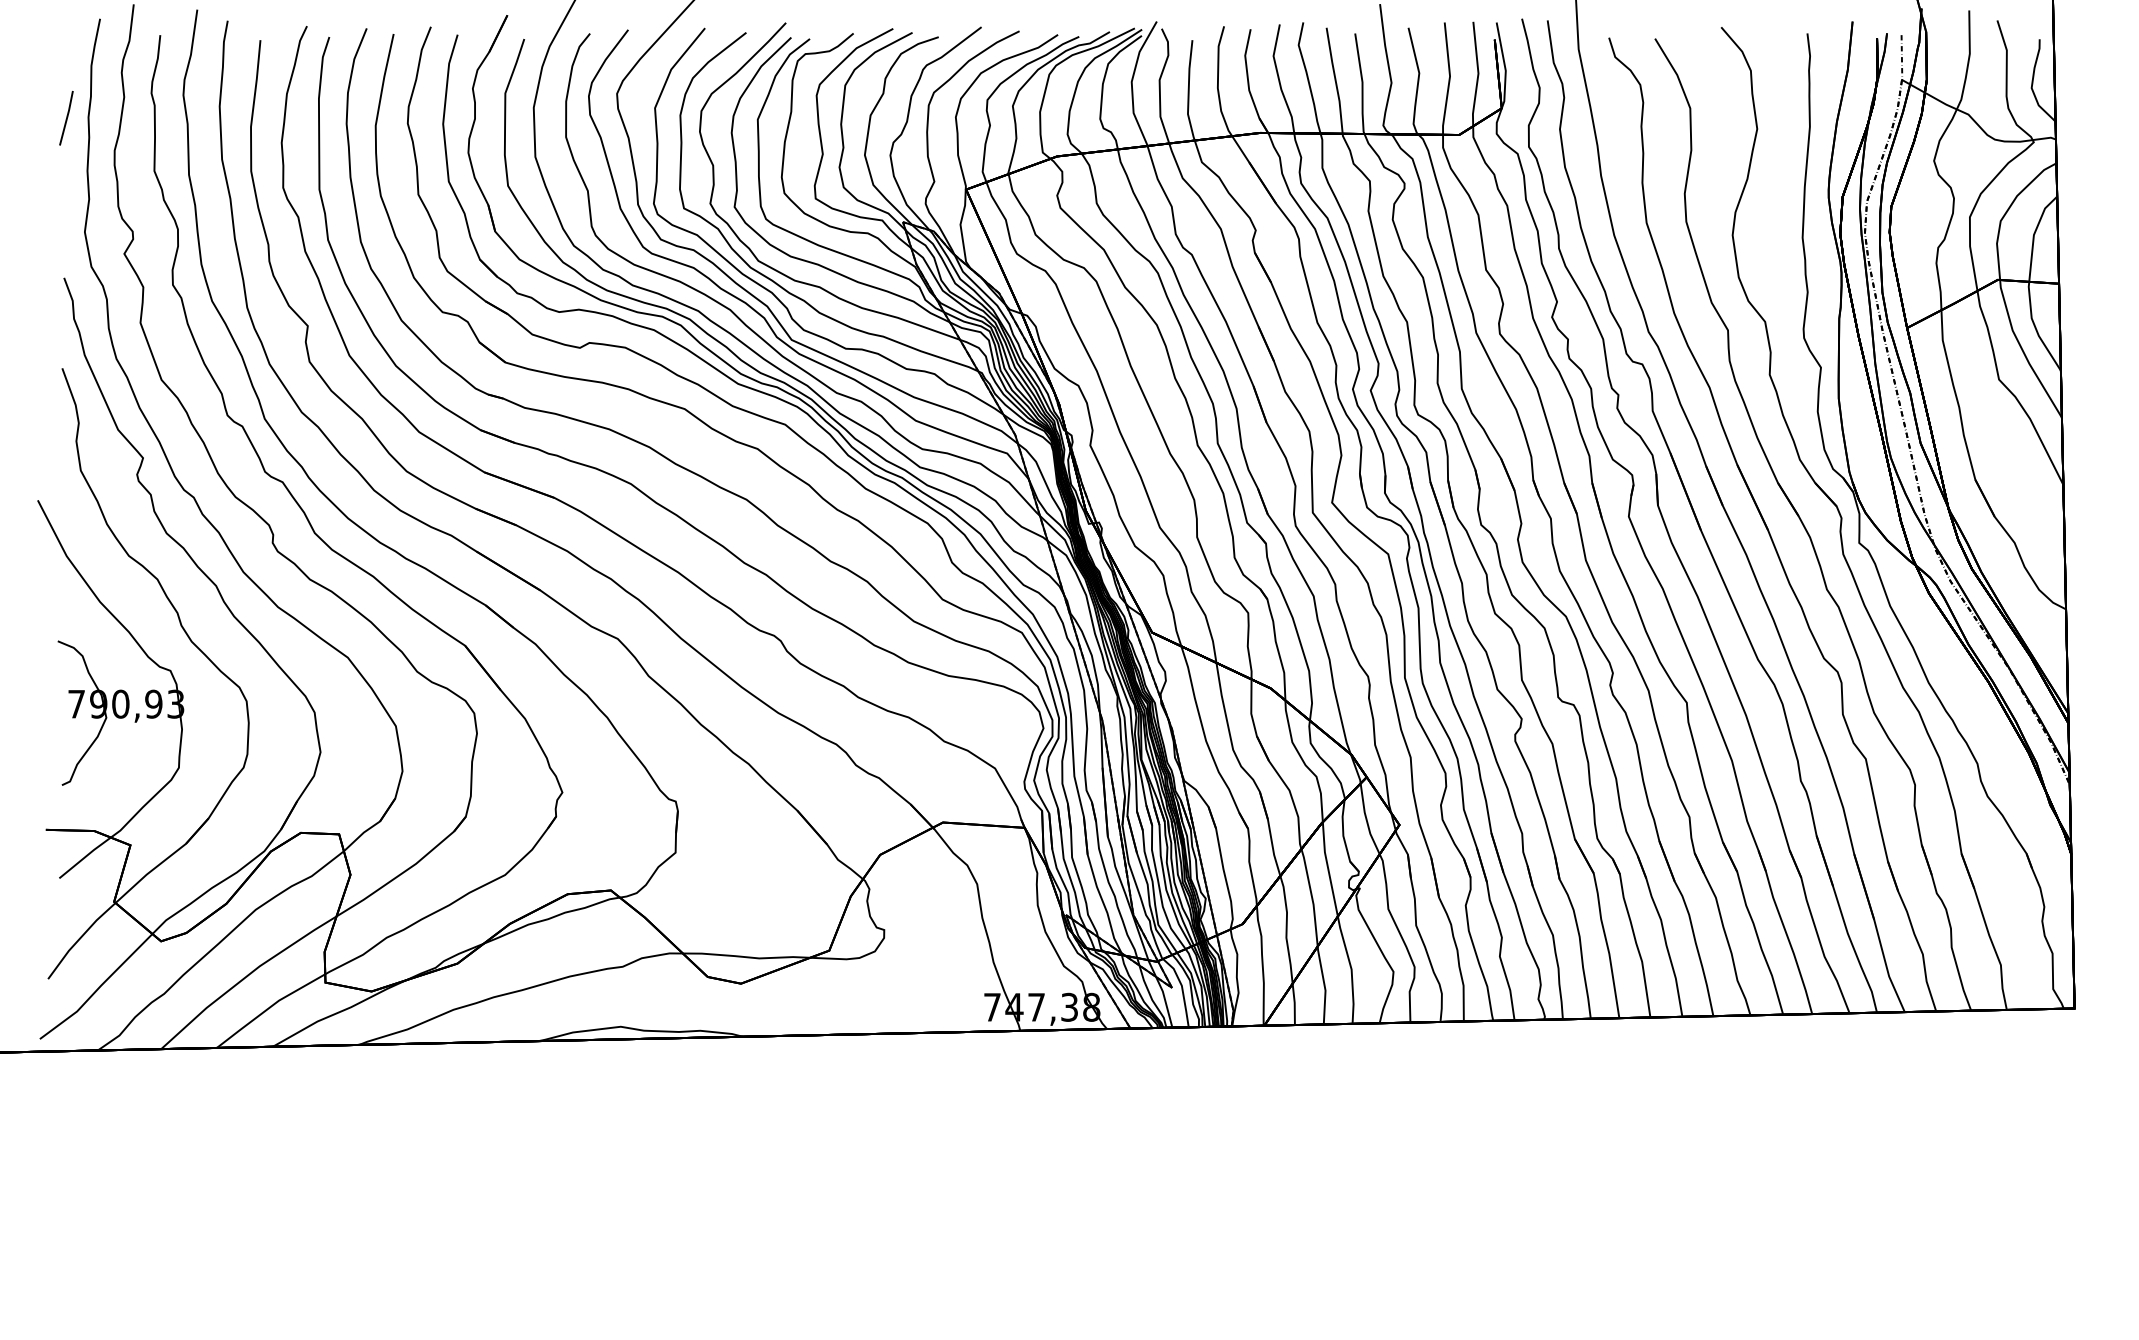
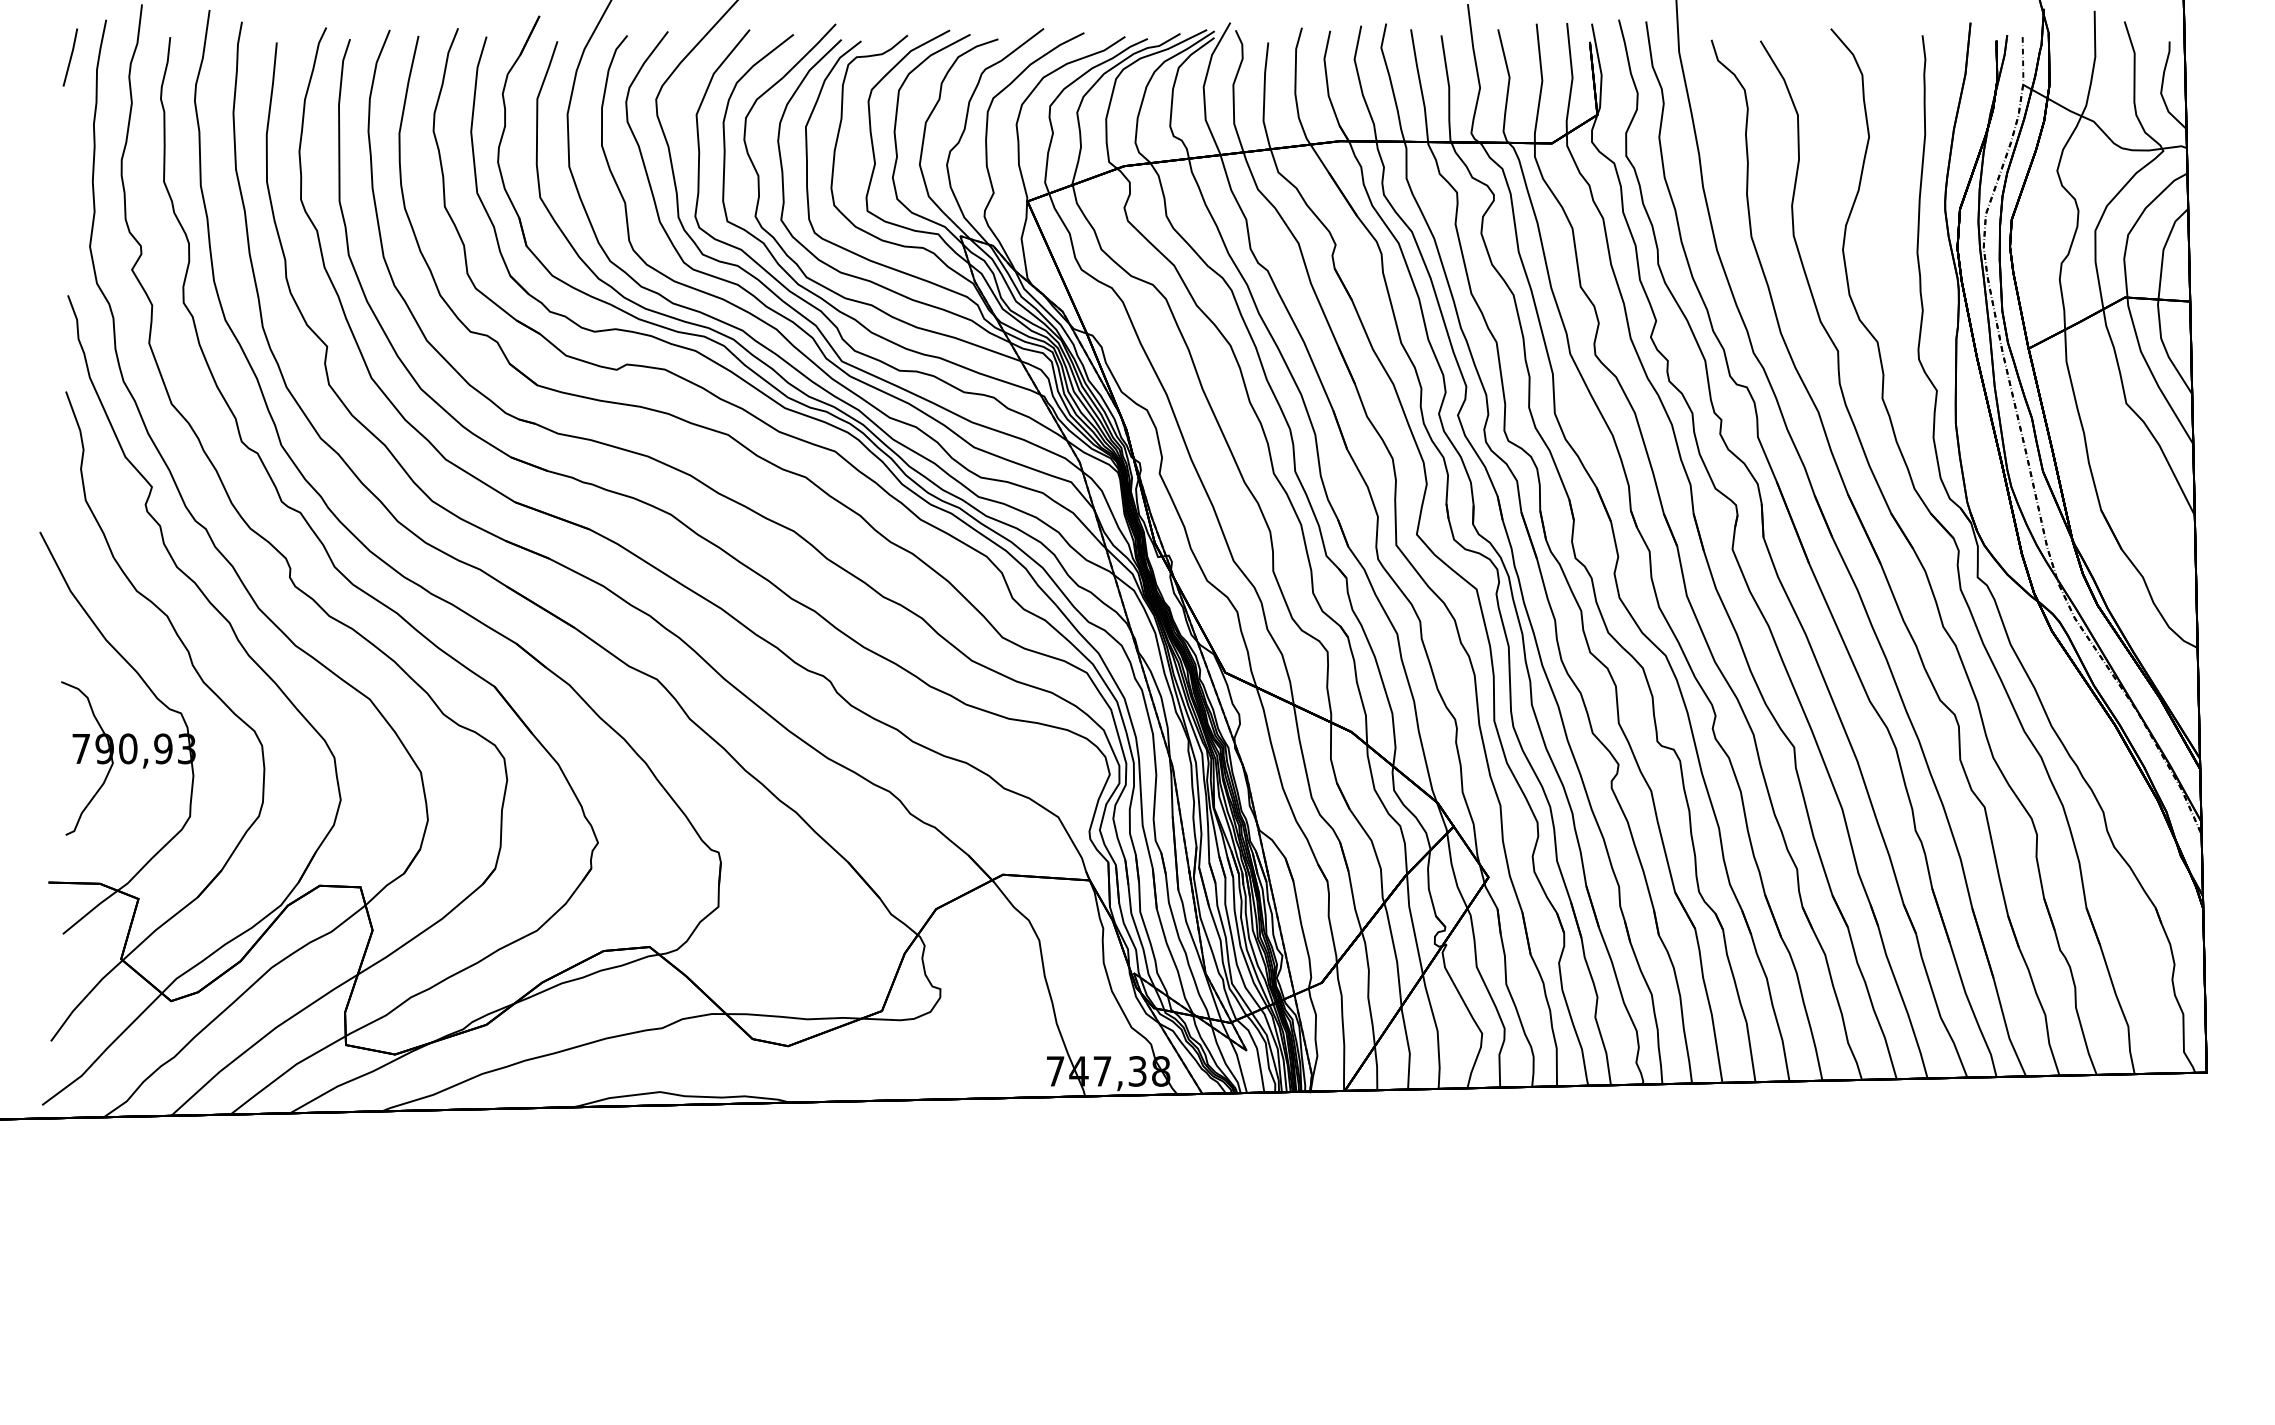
line: (66, 118) -> (70, 57), moved

